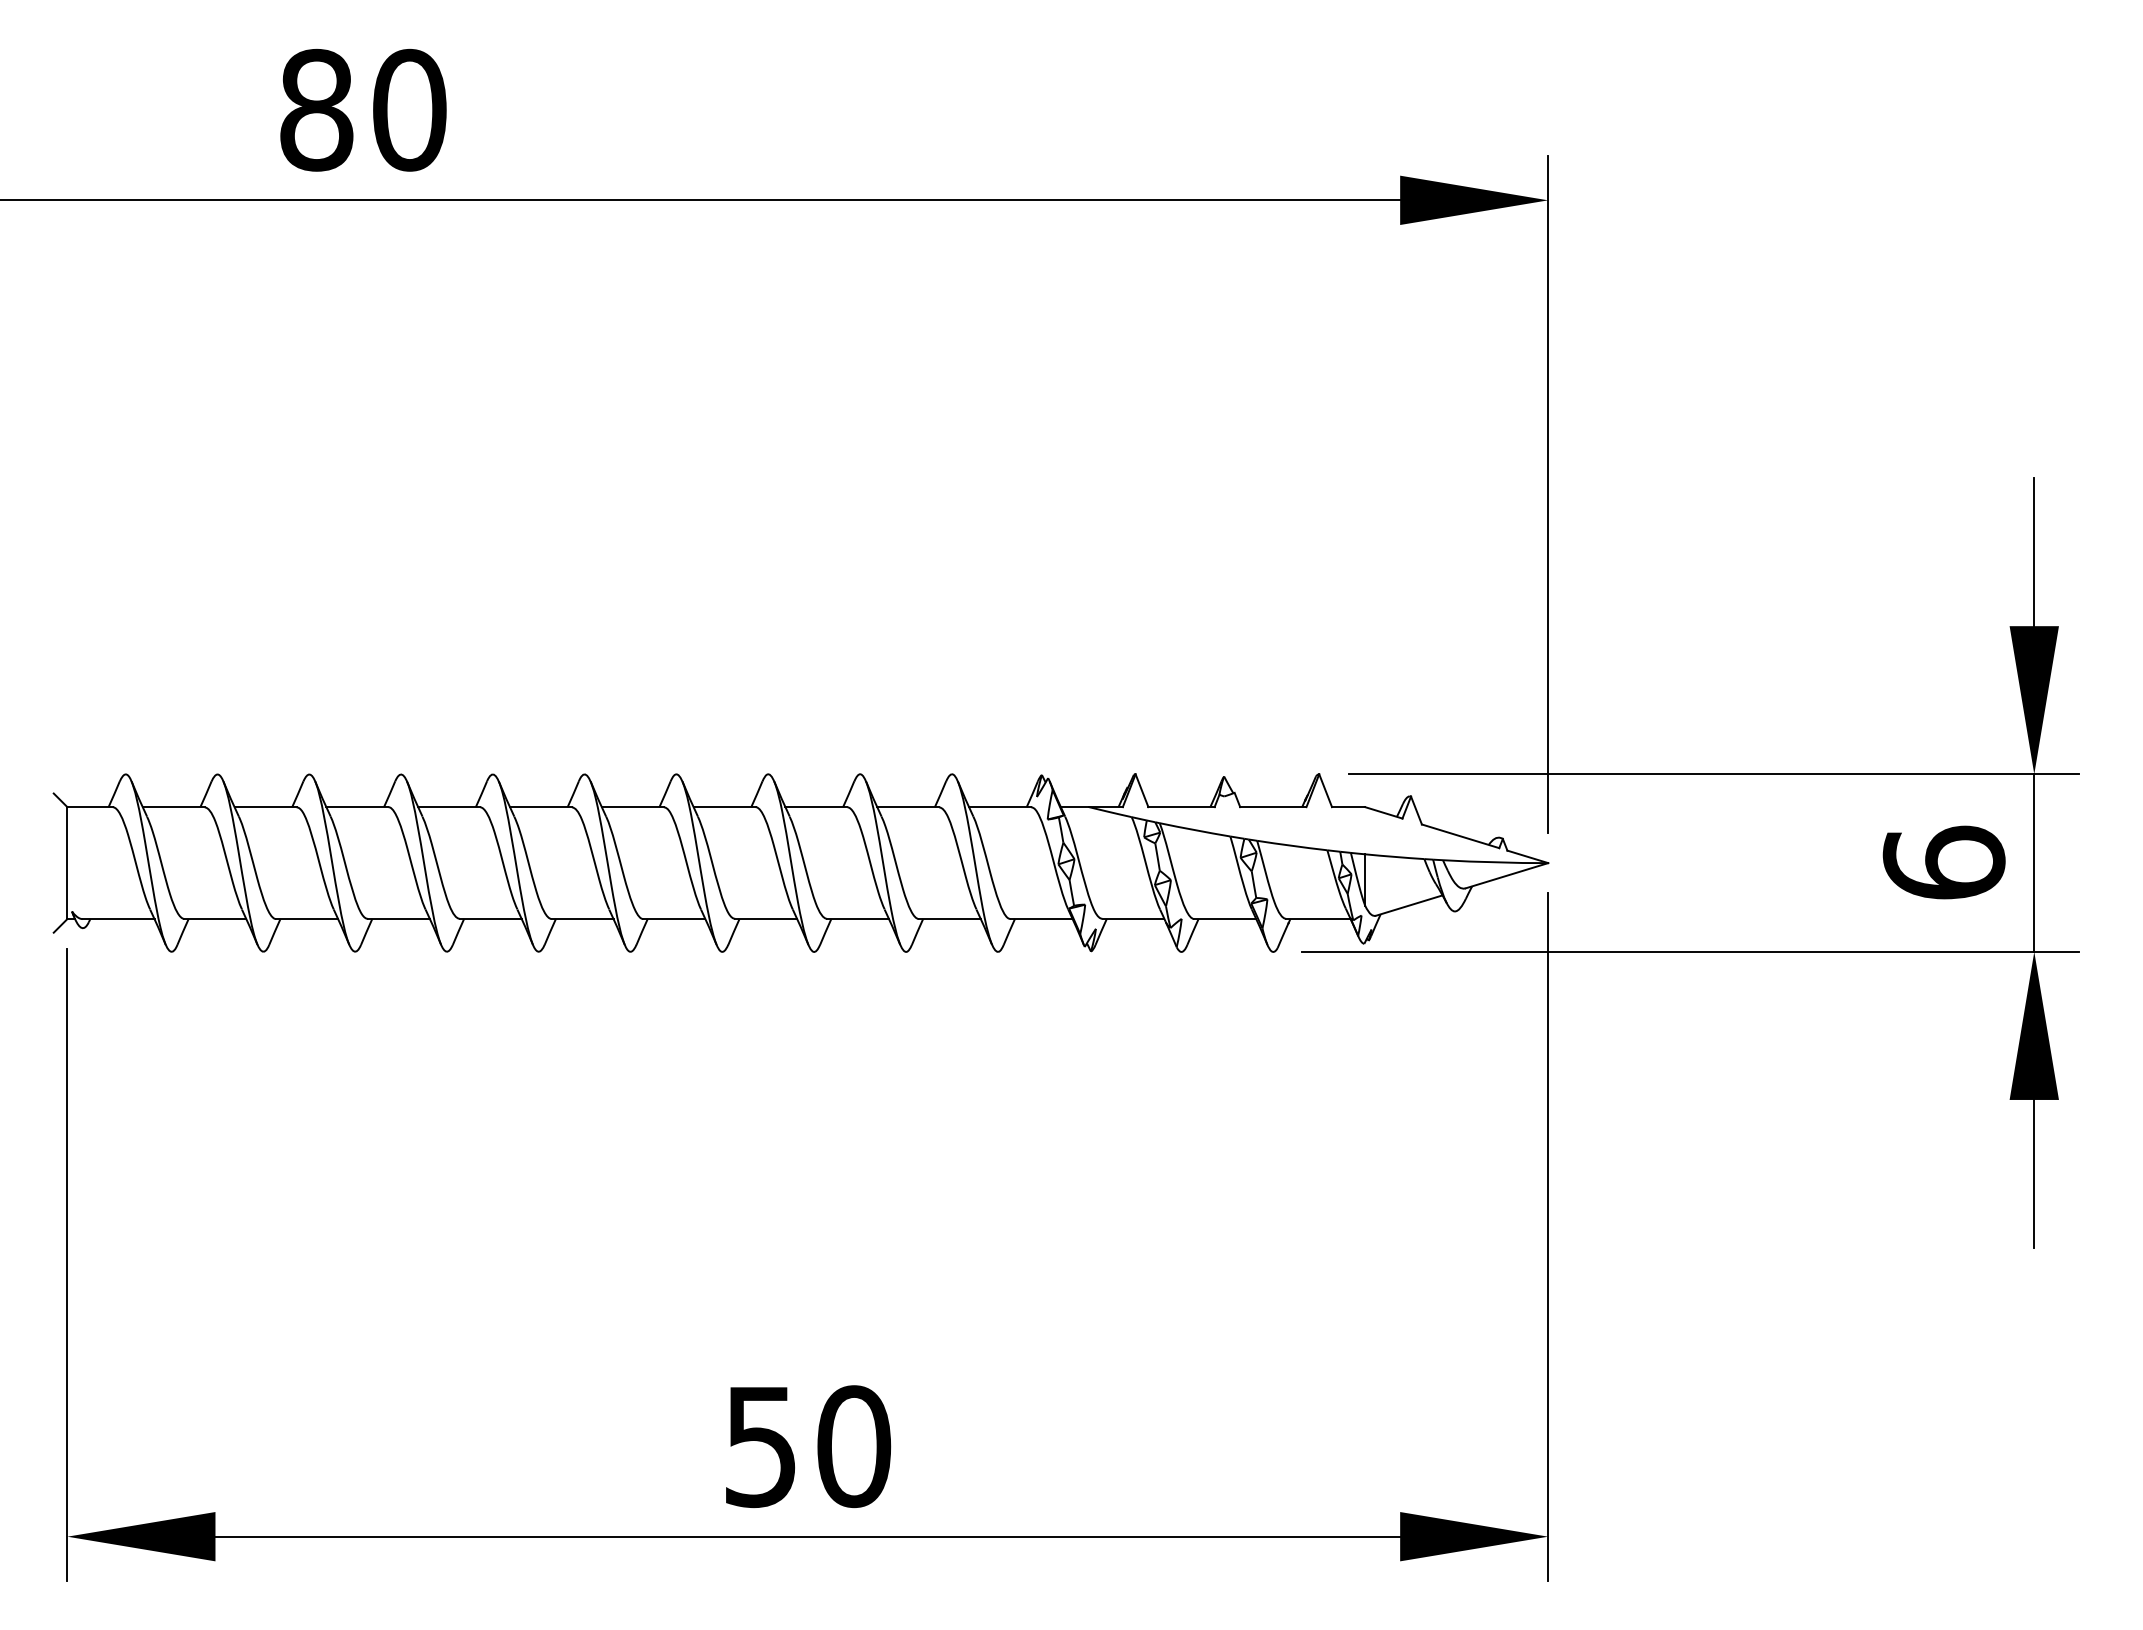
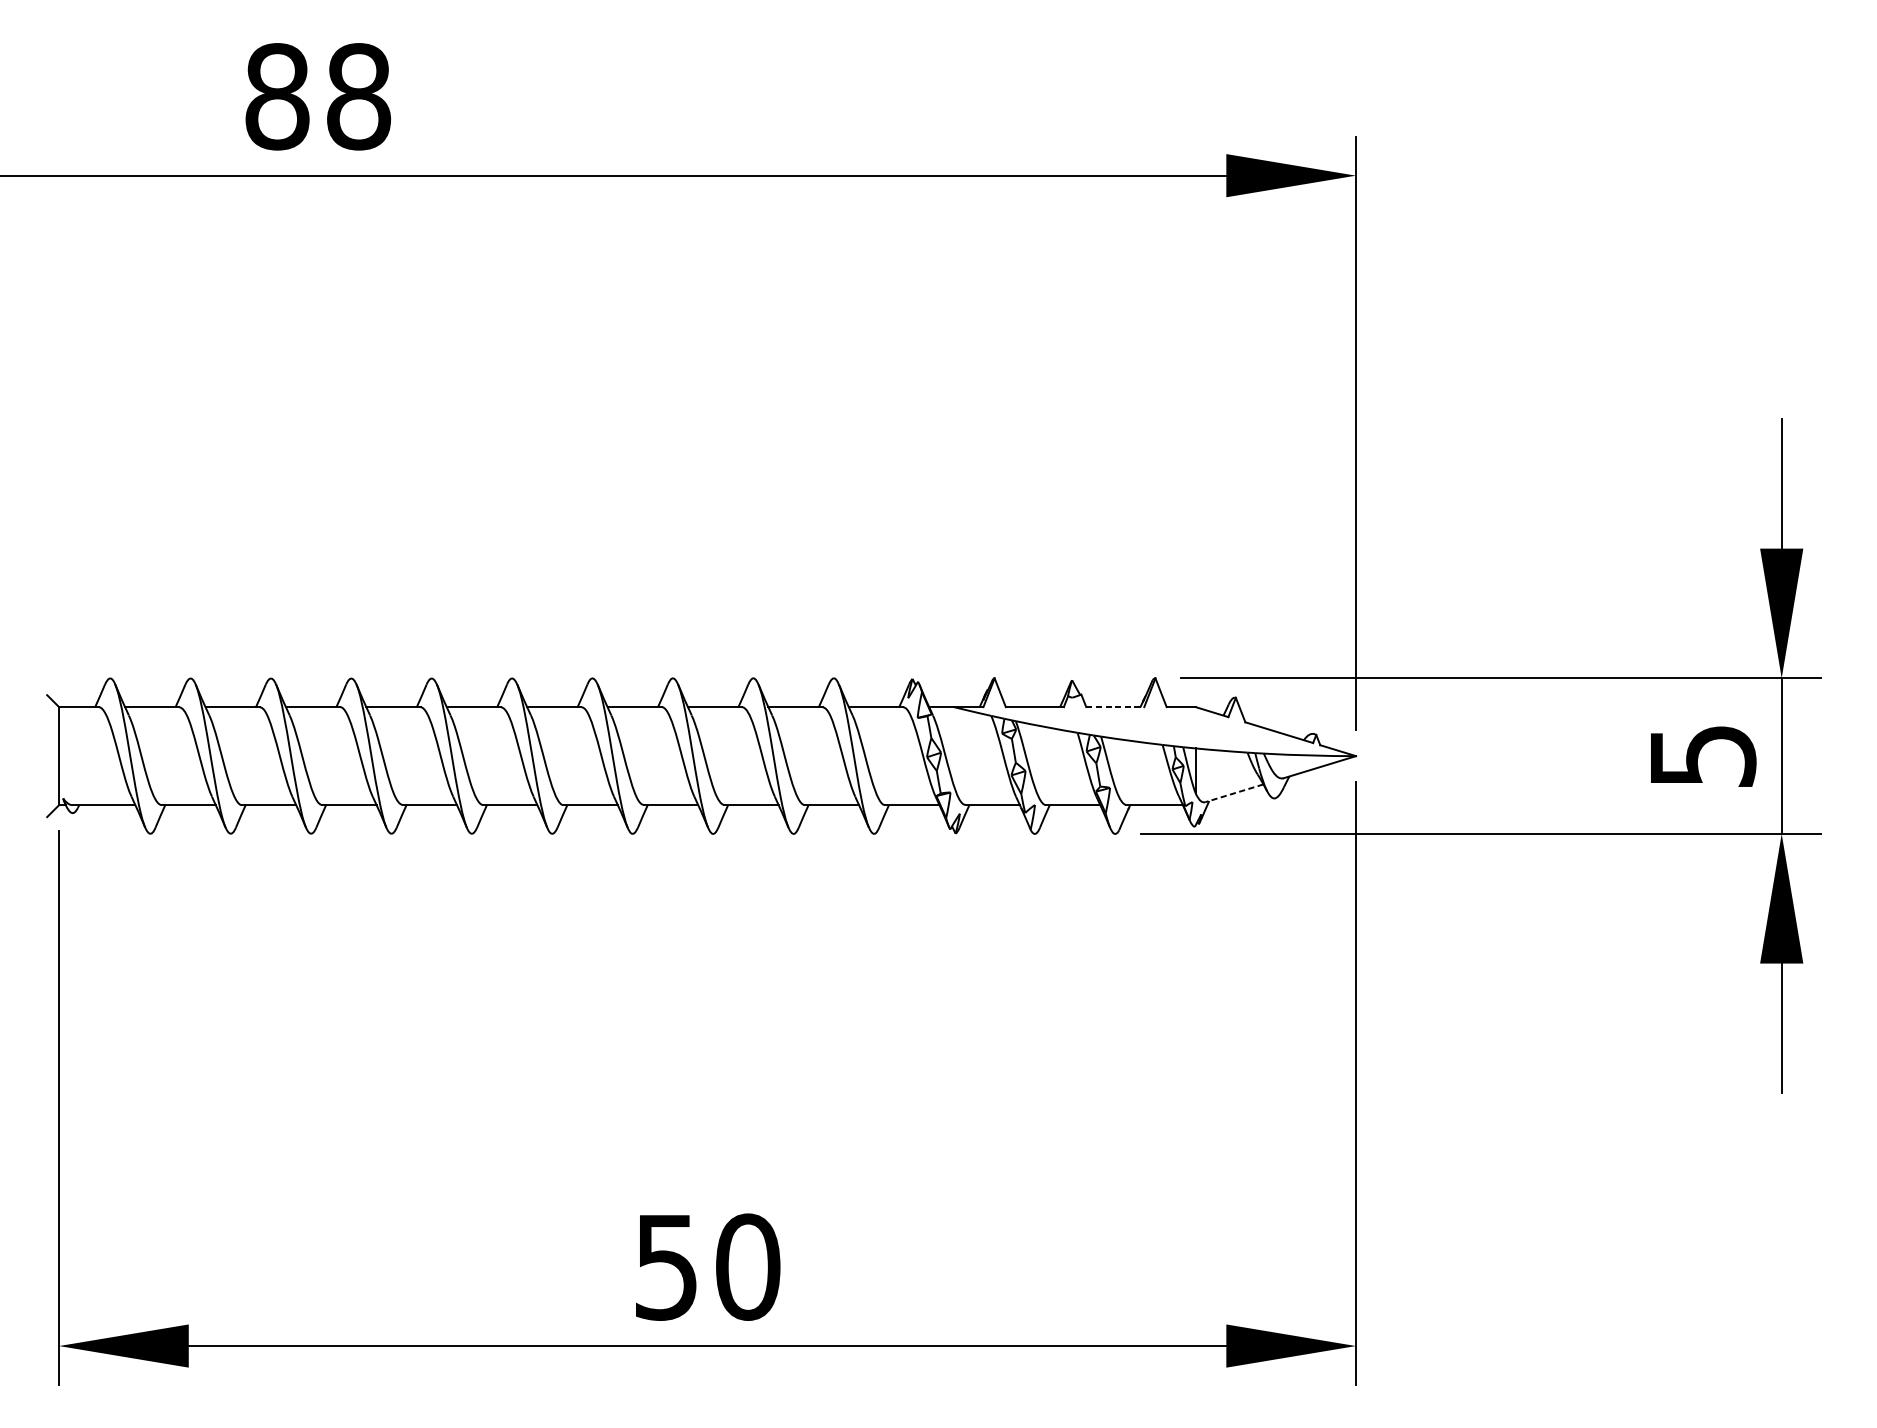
text: (409, 110) -> (358, 96), 80 -> 88
line: (1273, 807) -> (1115, 707), solid -> dashed
text: (1943, 862) -> (1702, 755), 6 -> 5
line: (1409, 905) -> (1234, 793), solid -> dashed

